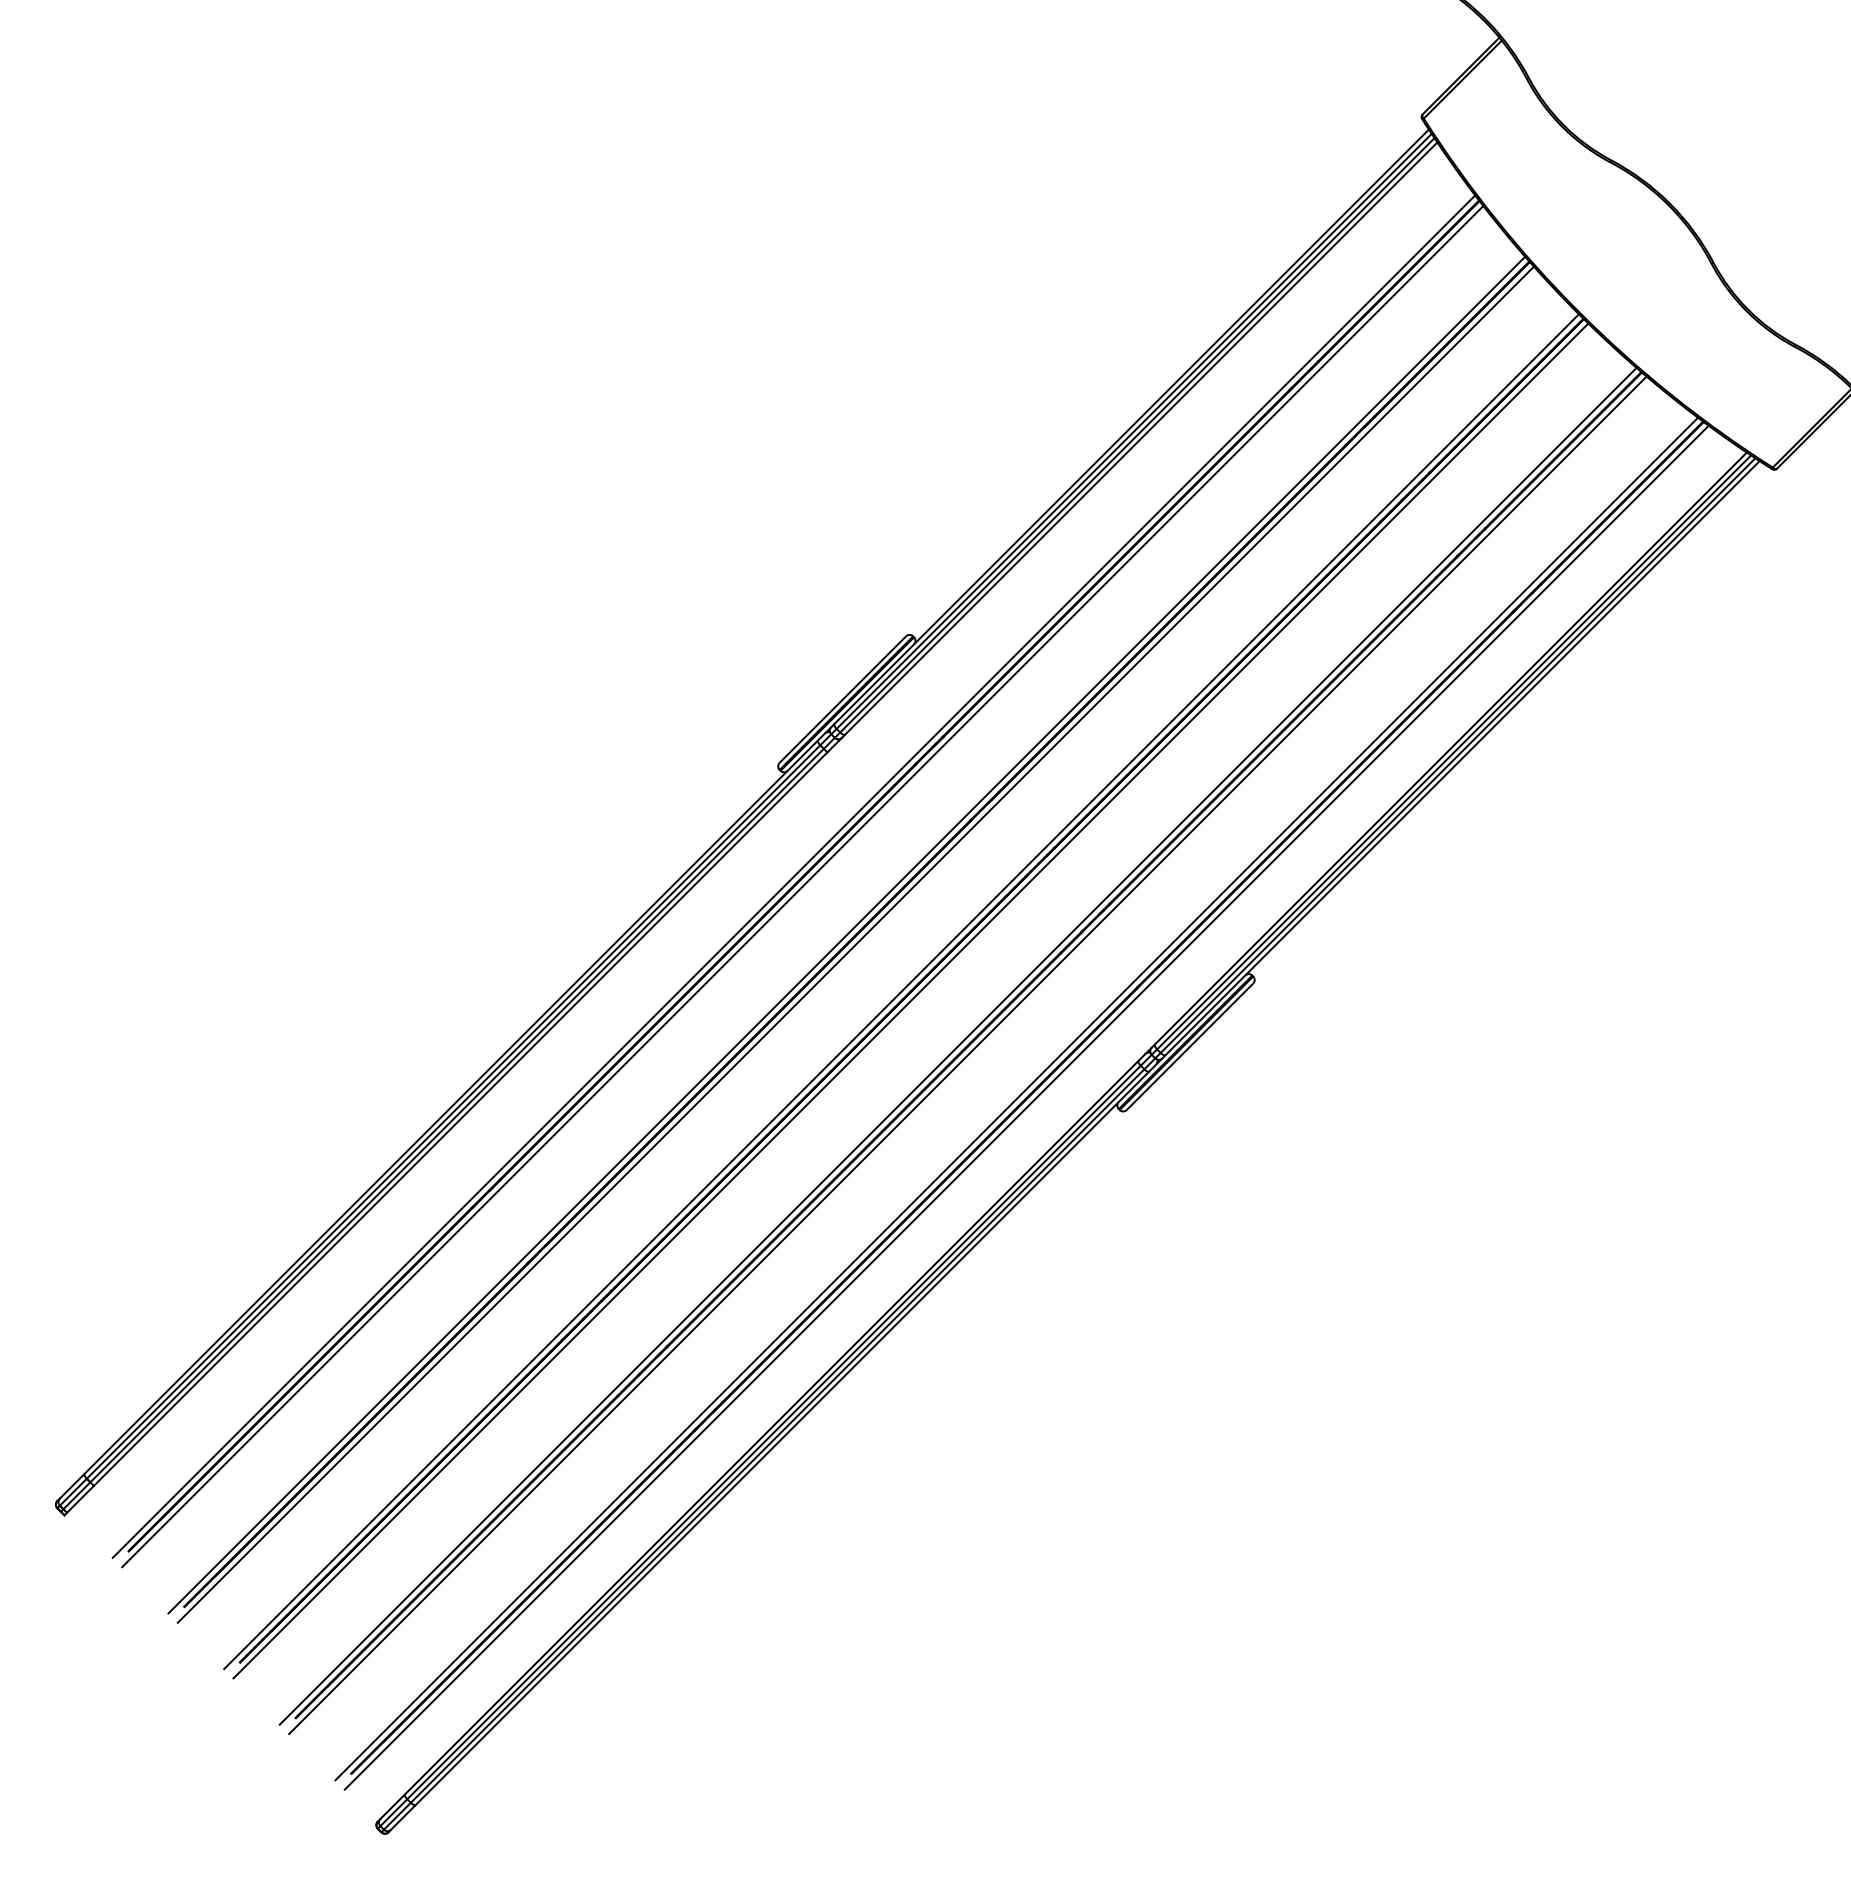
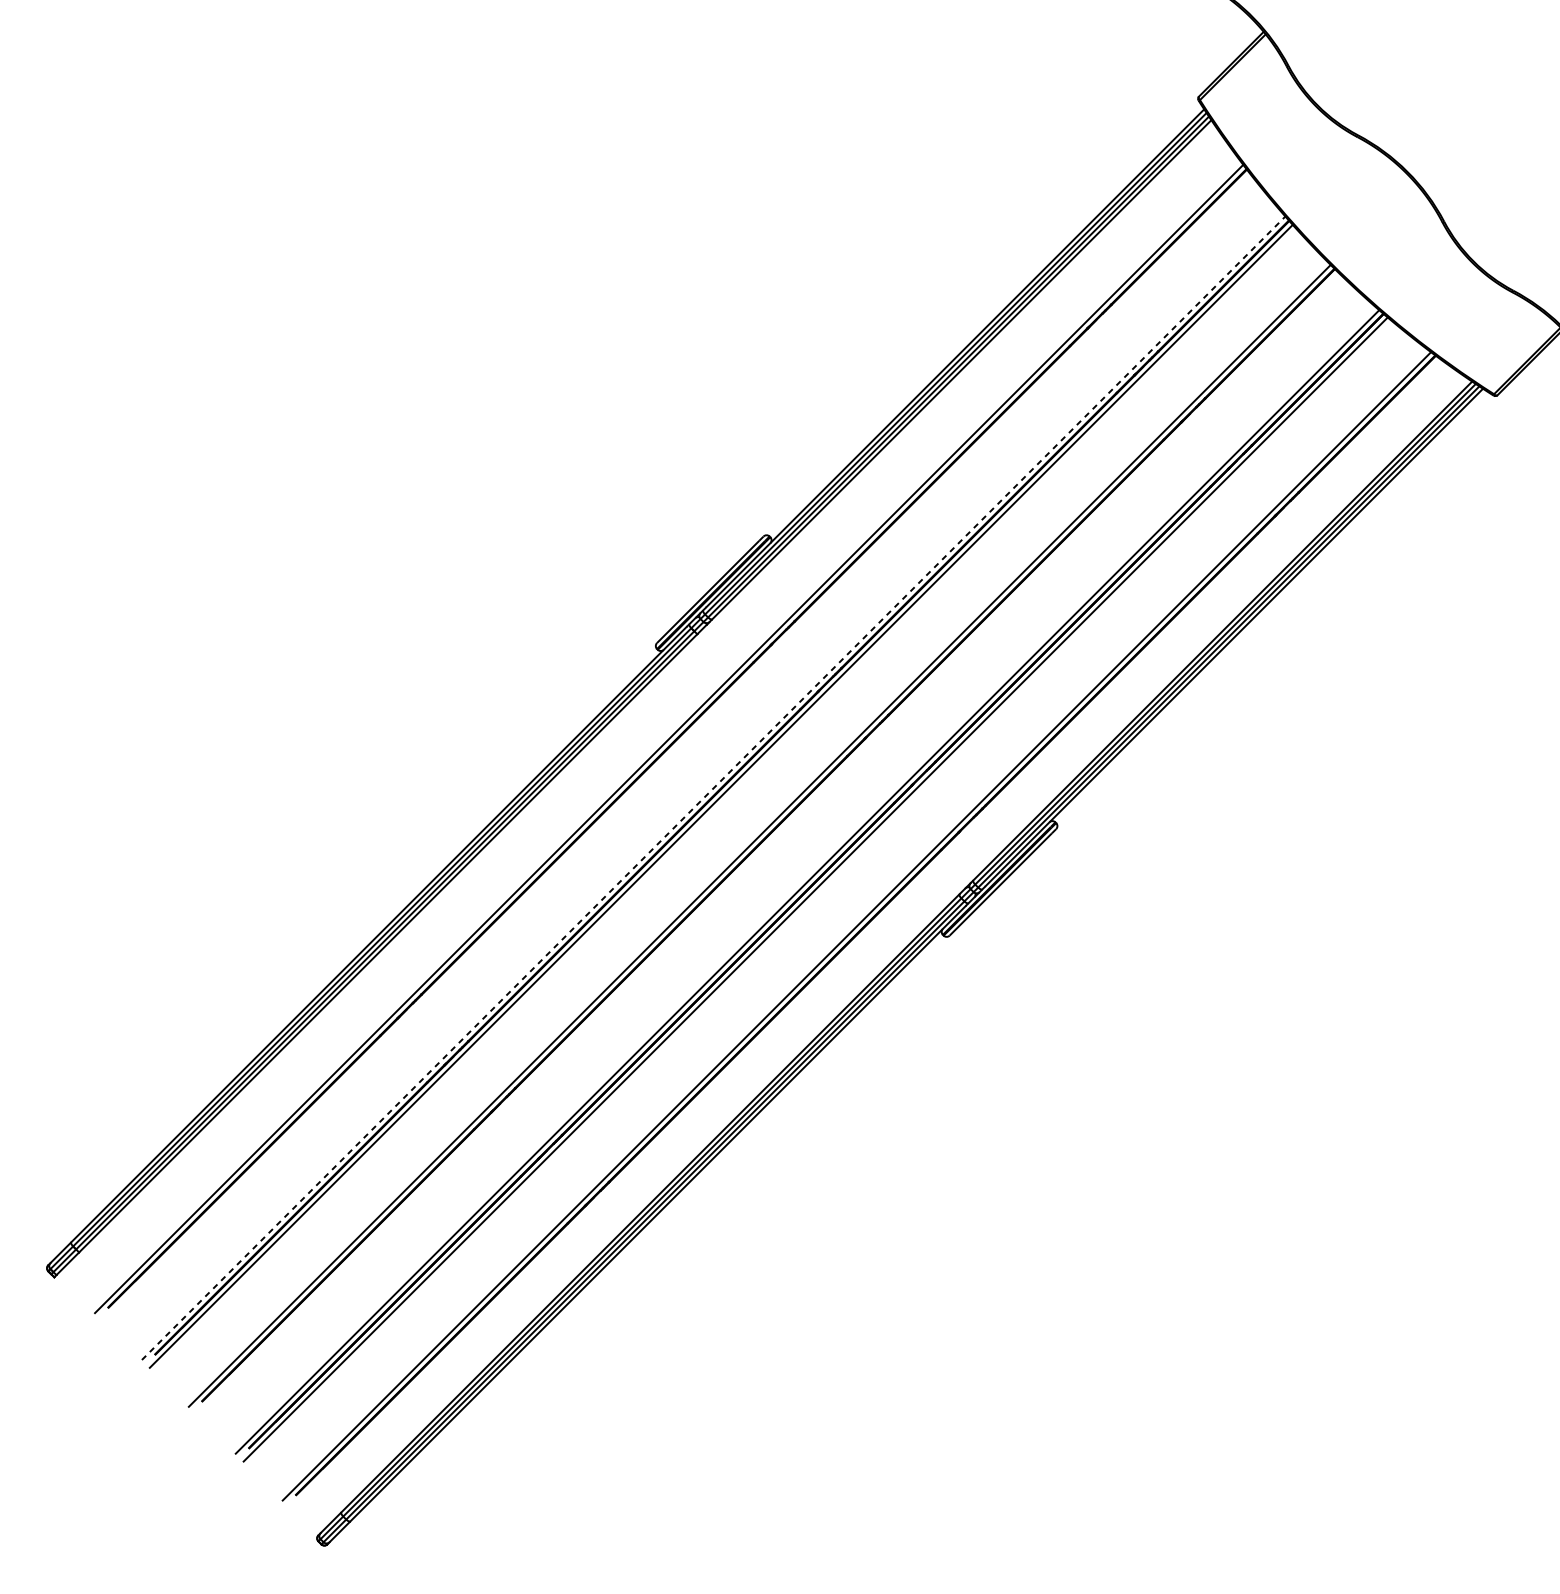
line: (802, 886) -> (676, 747), removed
line: (847, 934) -> (714, 787), solid -> dashed
line: (910, 1000) -> (767, 843), removed
line: (1026, 1107) -> (865, 933), removed

